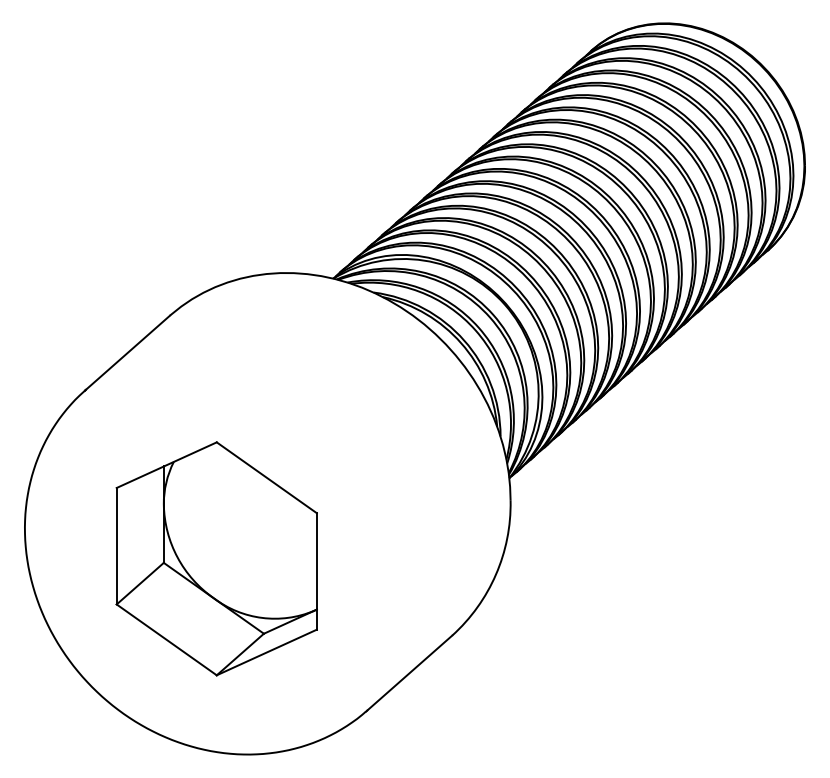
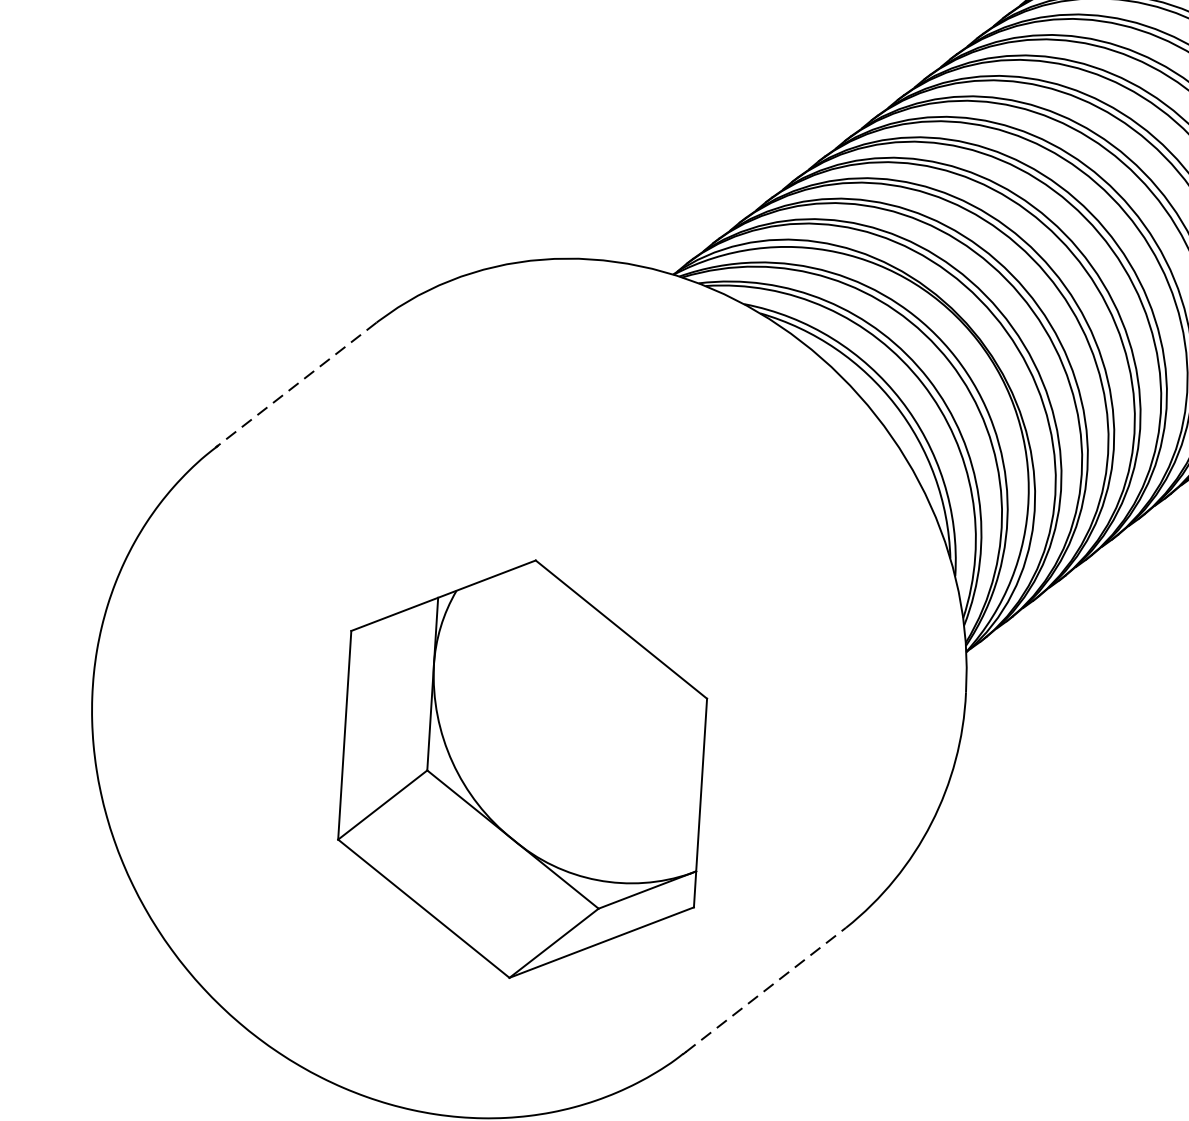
line: (127, 353) -> (296, 385), solid -> dashed
part: (216, 558) -> (522, 768), moved
line: (409, 673) -> (765, 990), solid -> dashed

